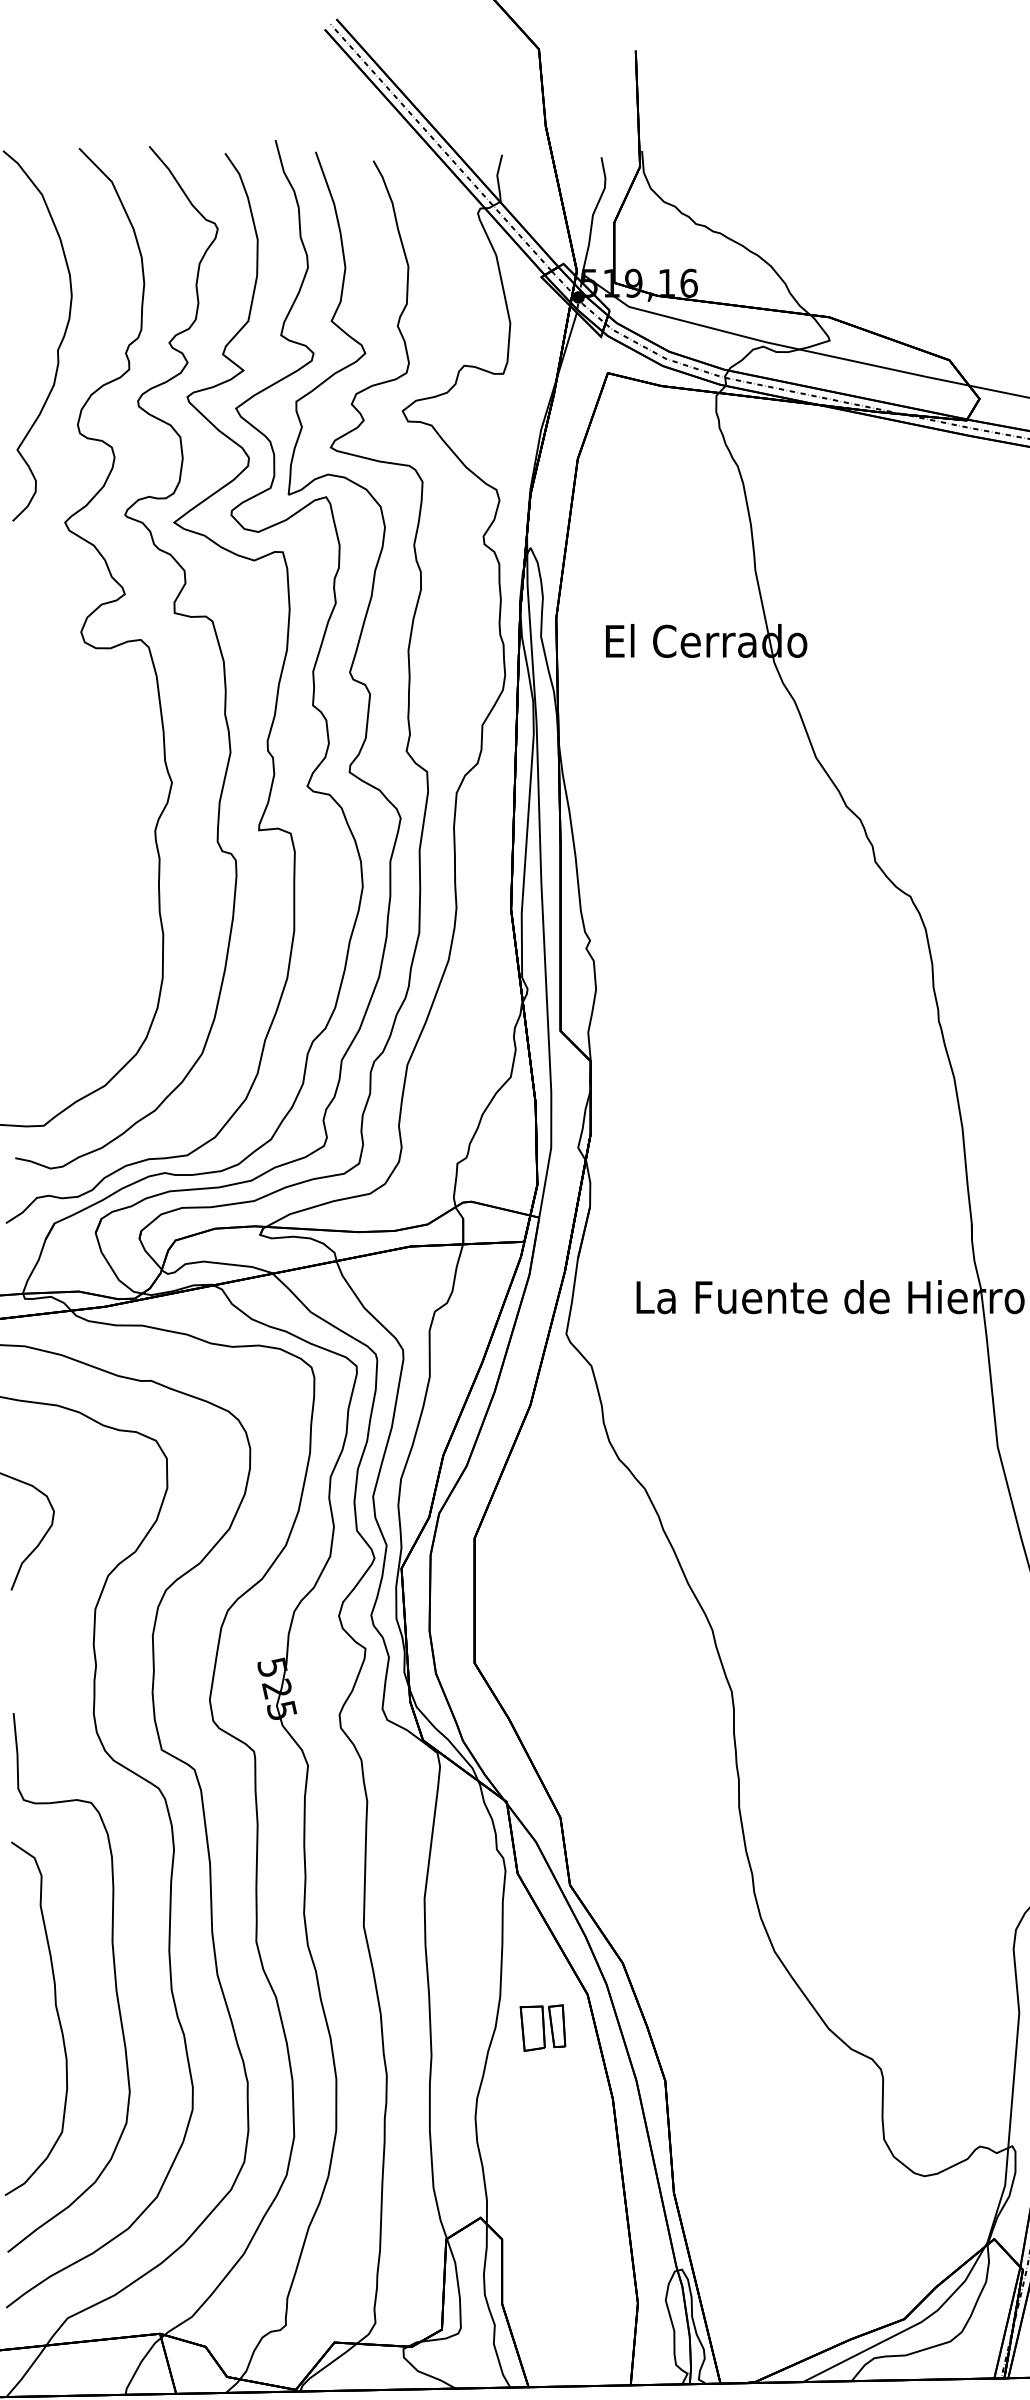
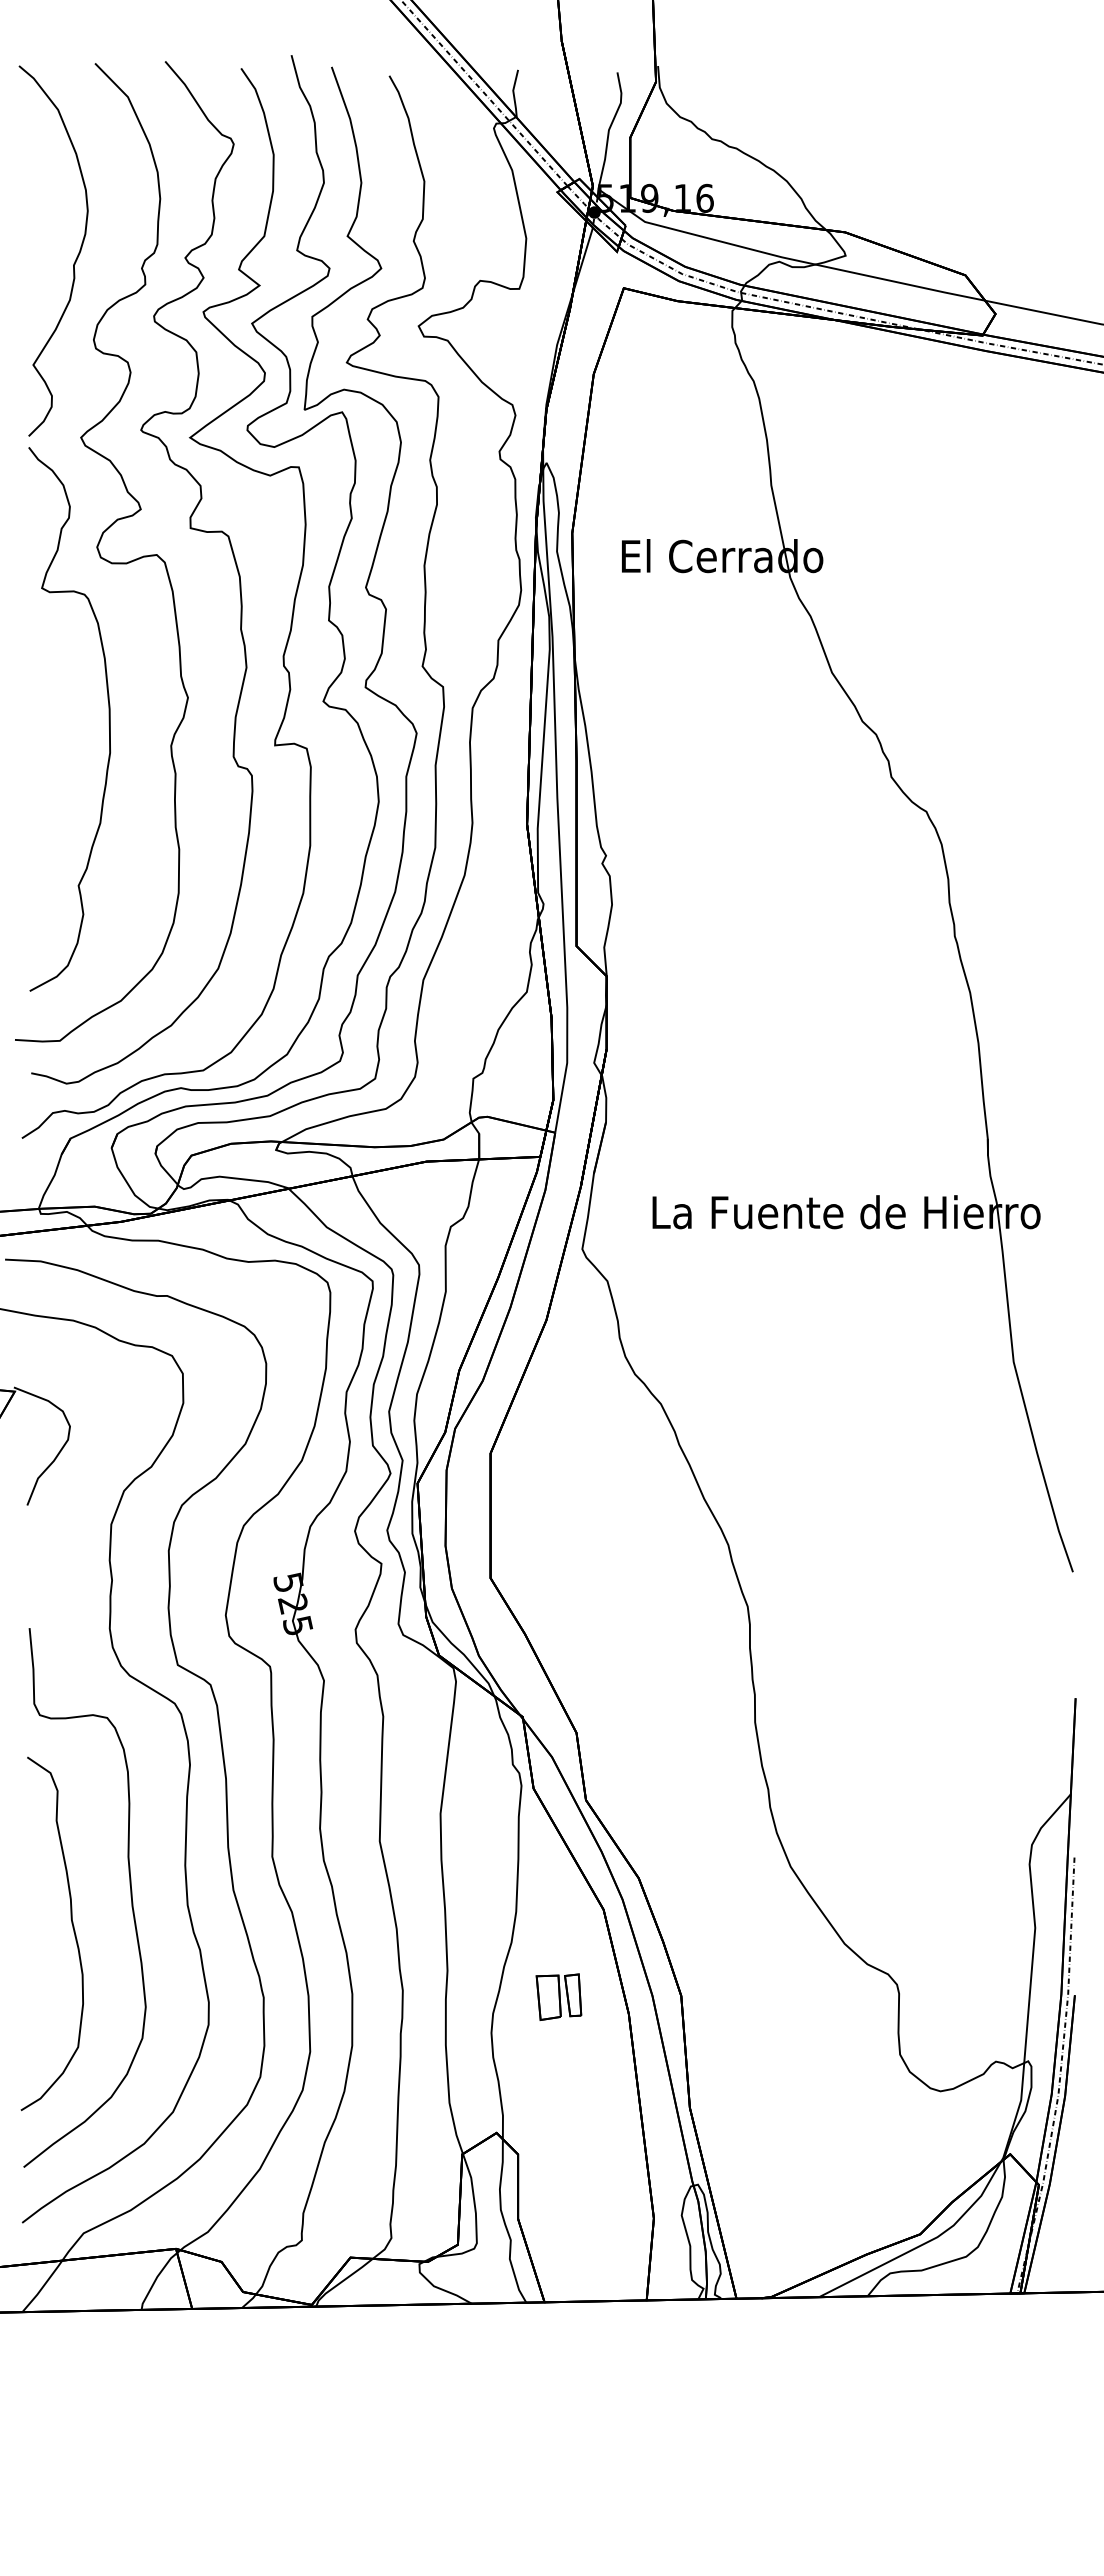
curve: (92, 804) -> (108, 719), added
part: (542, 2027) -> (558, 1996), moved

